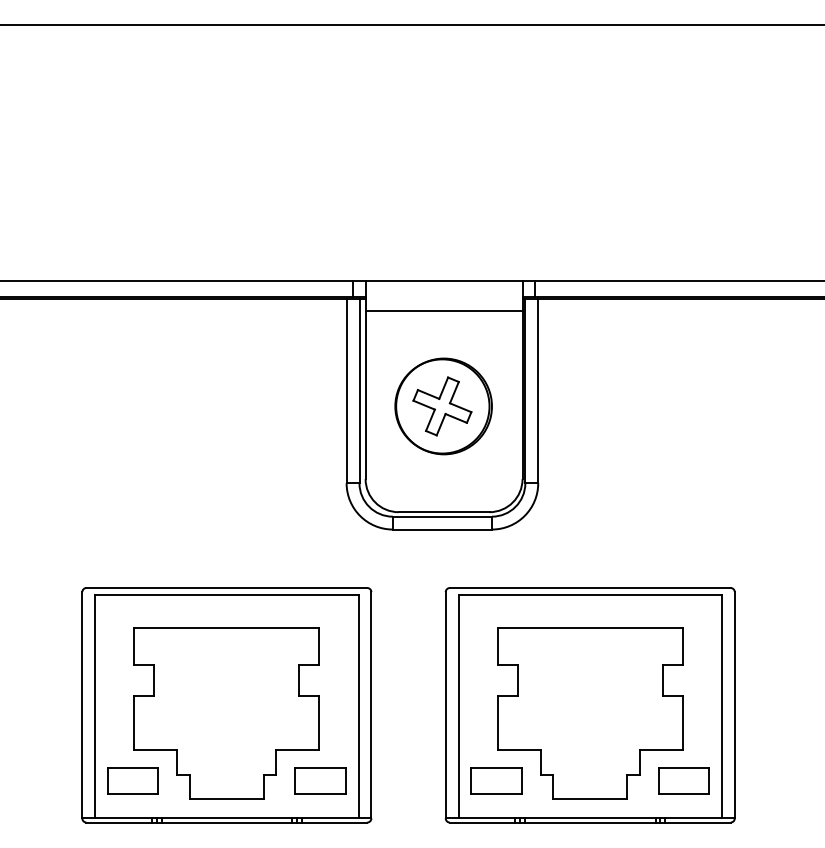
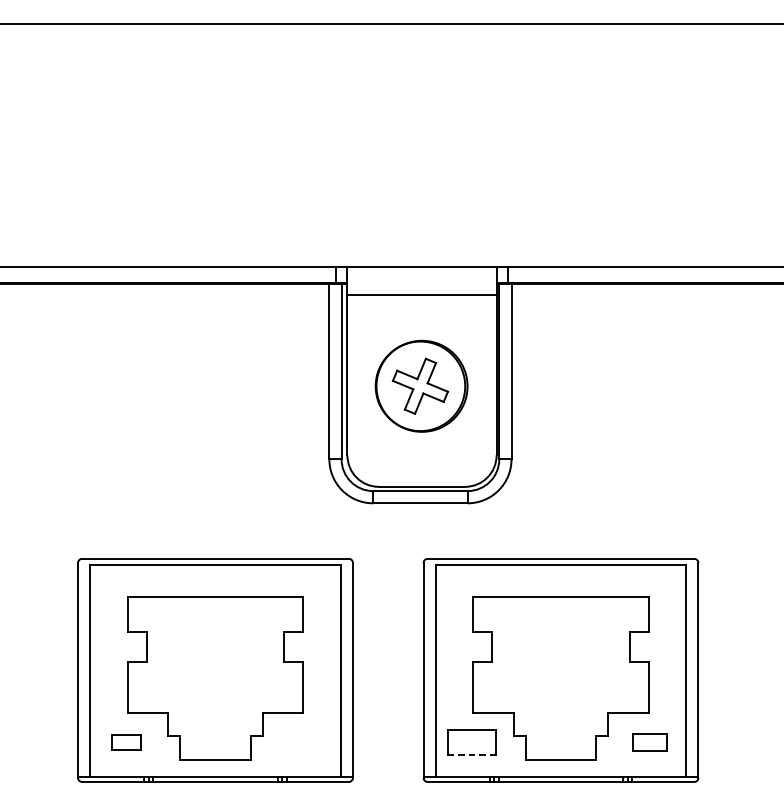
part: (132, 780) -> (125, 741), size x0.6
part: (320, 780) -> (304, 741), removed
part: (683, 780) -> (649, 741), size x0.7
line: (496, 794) -> (471, 755), solid -> dashed

